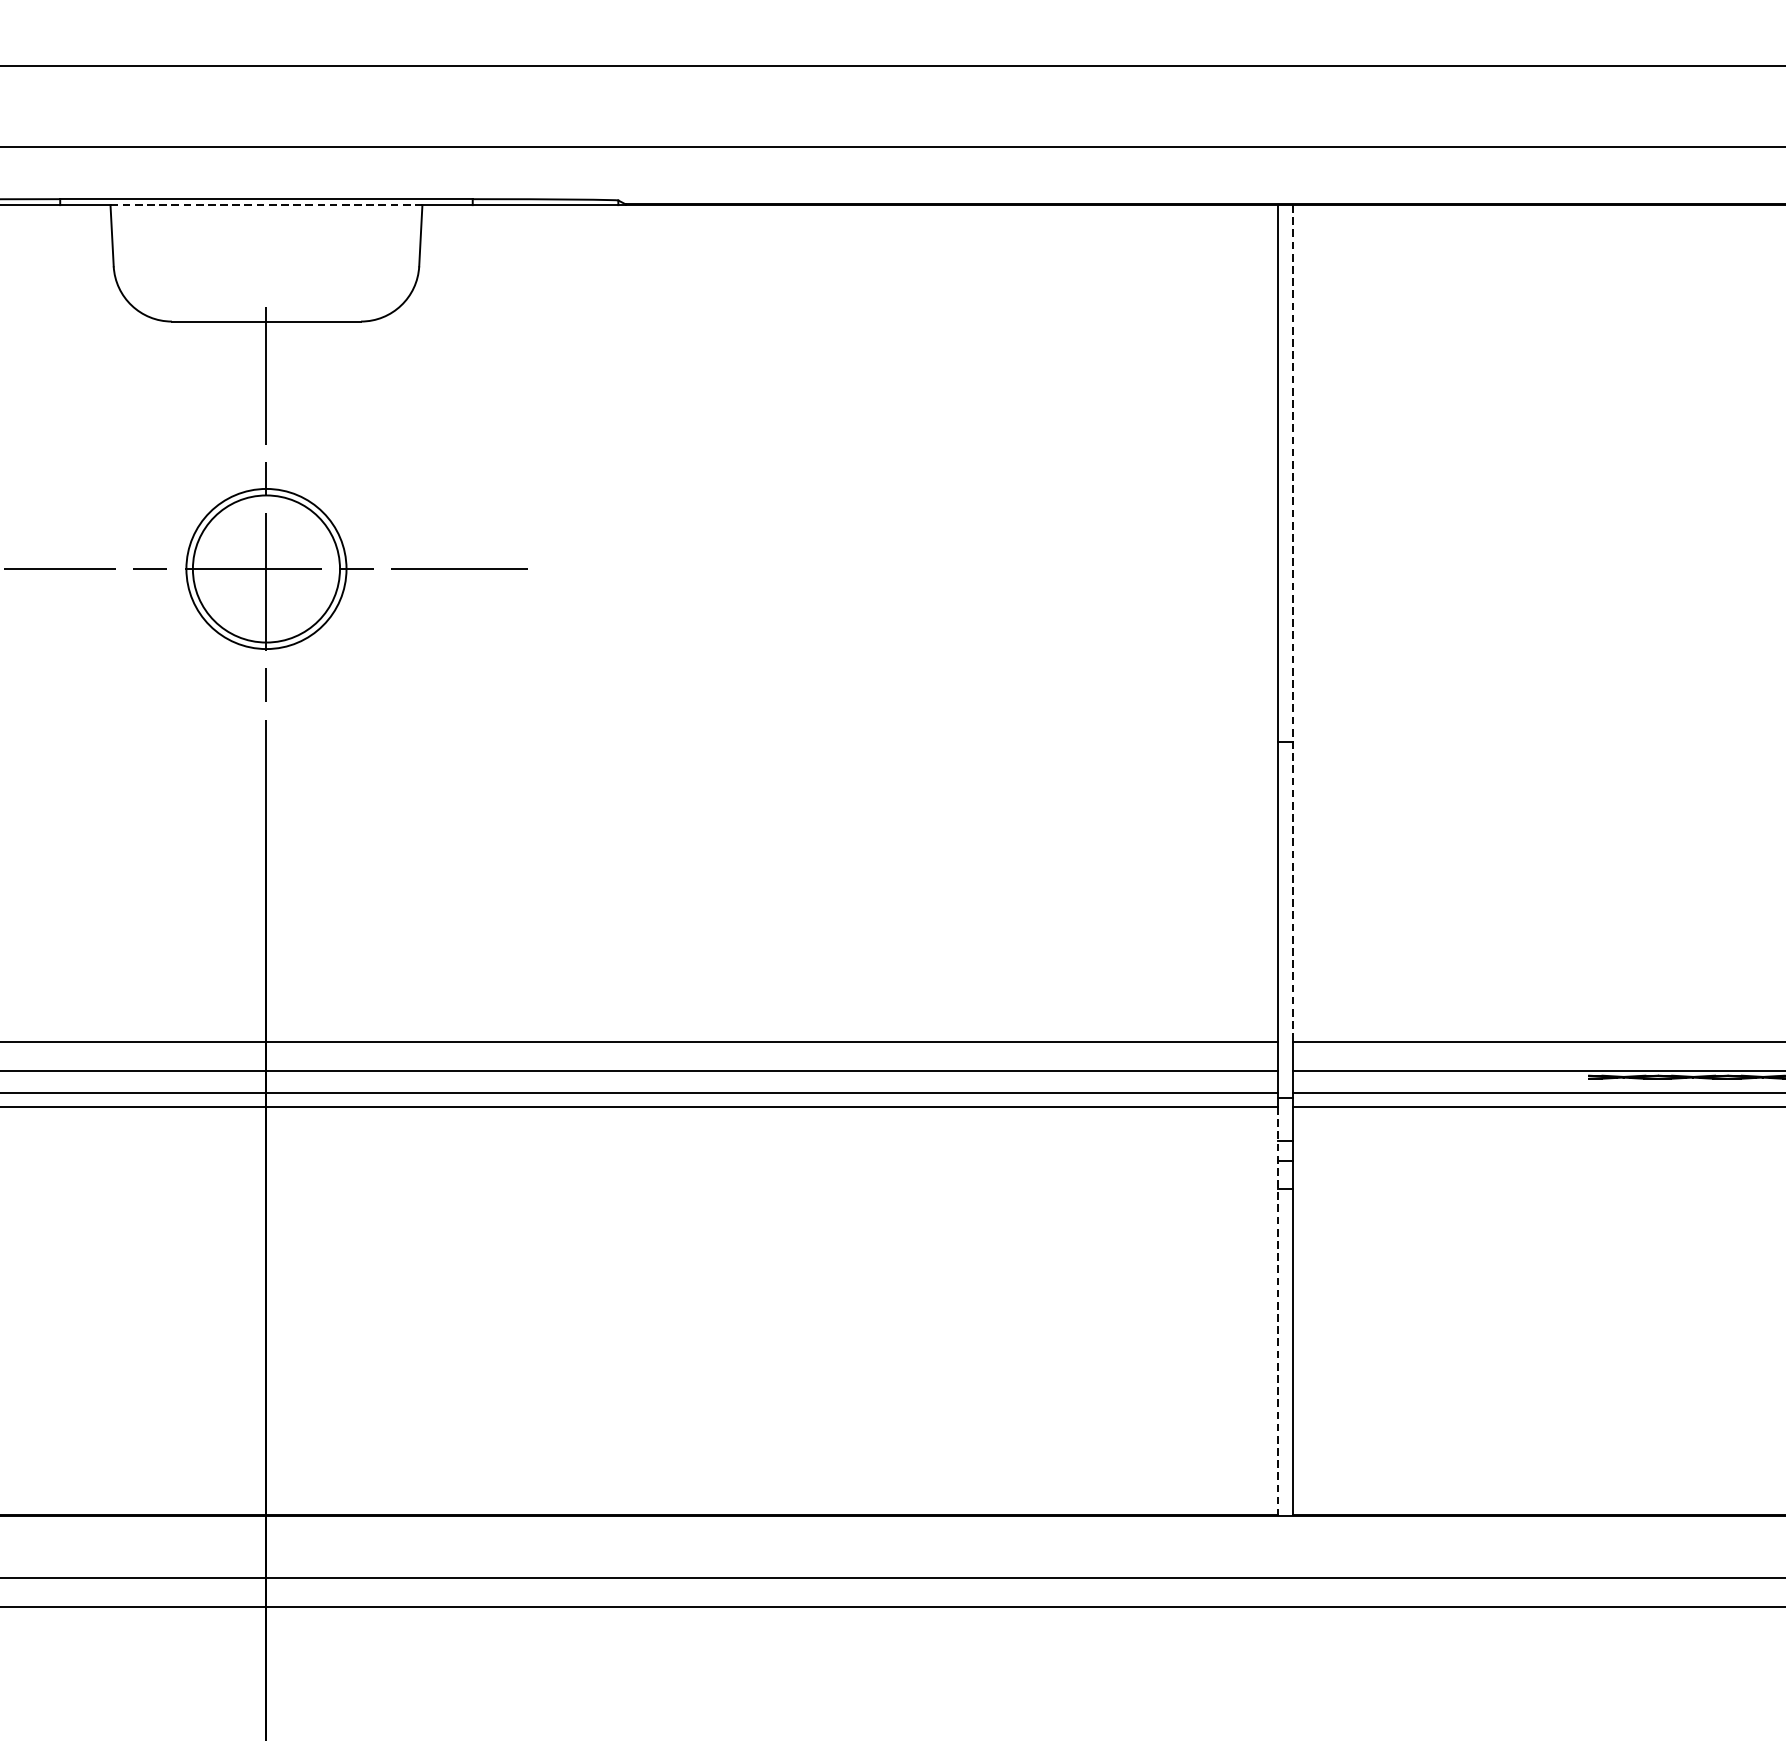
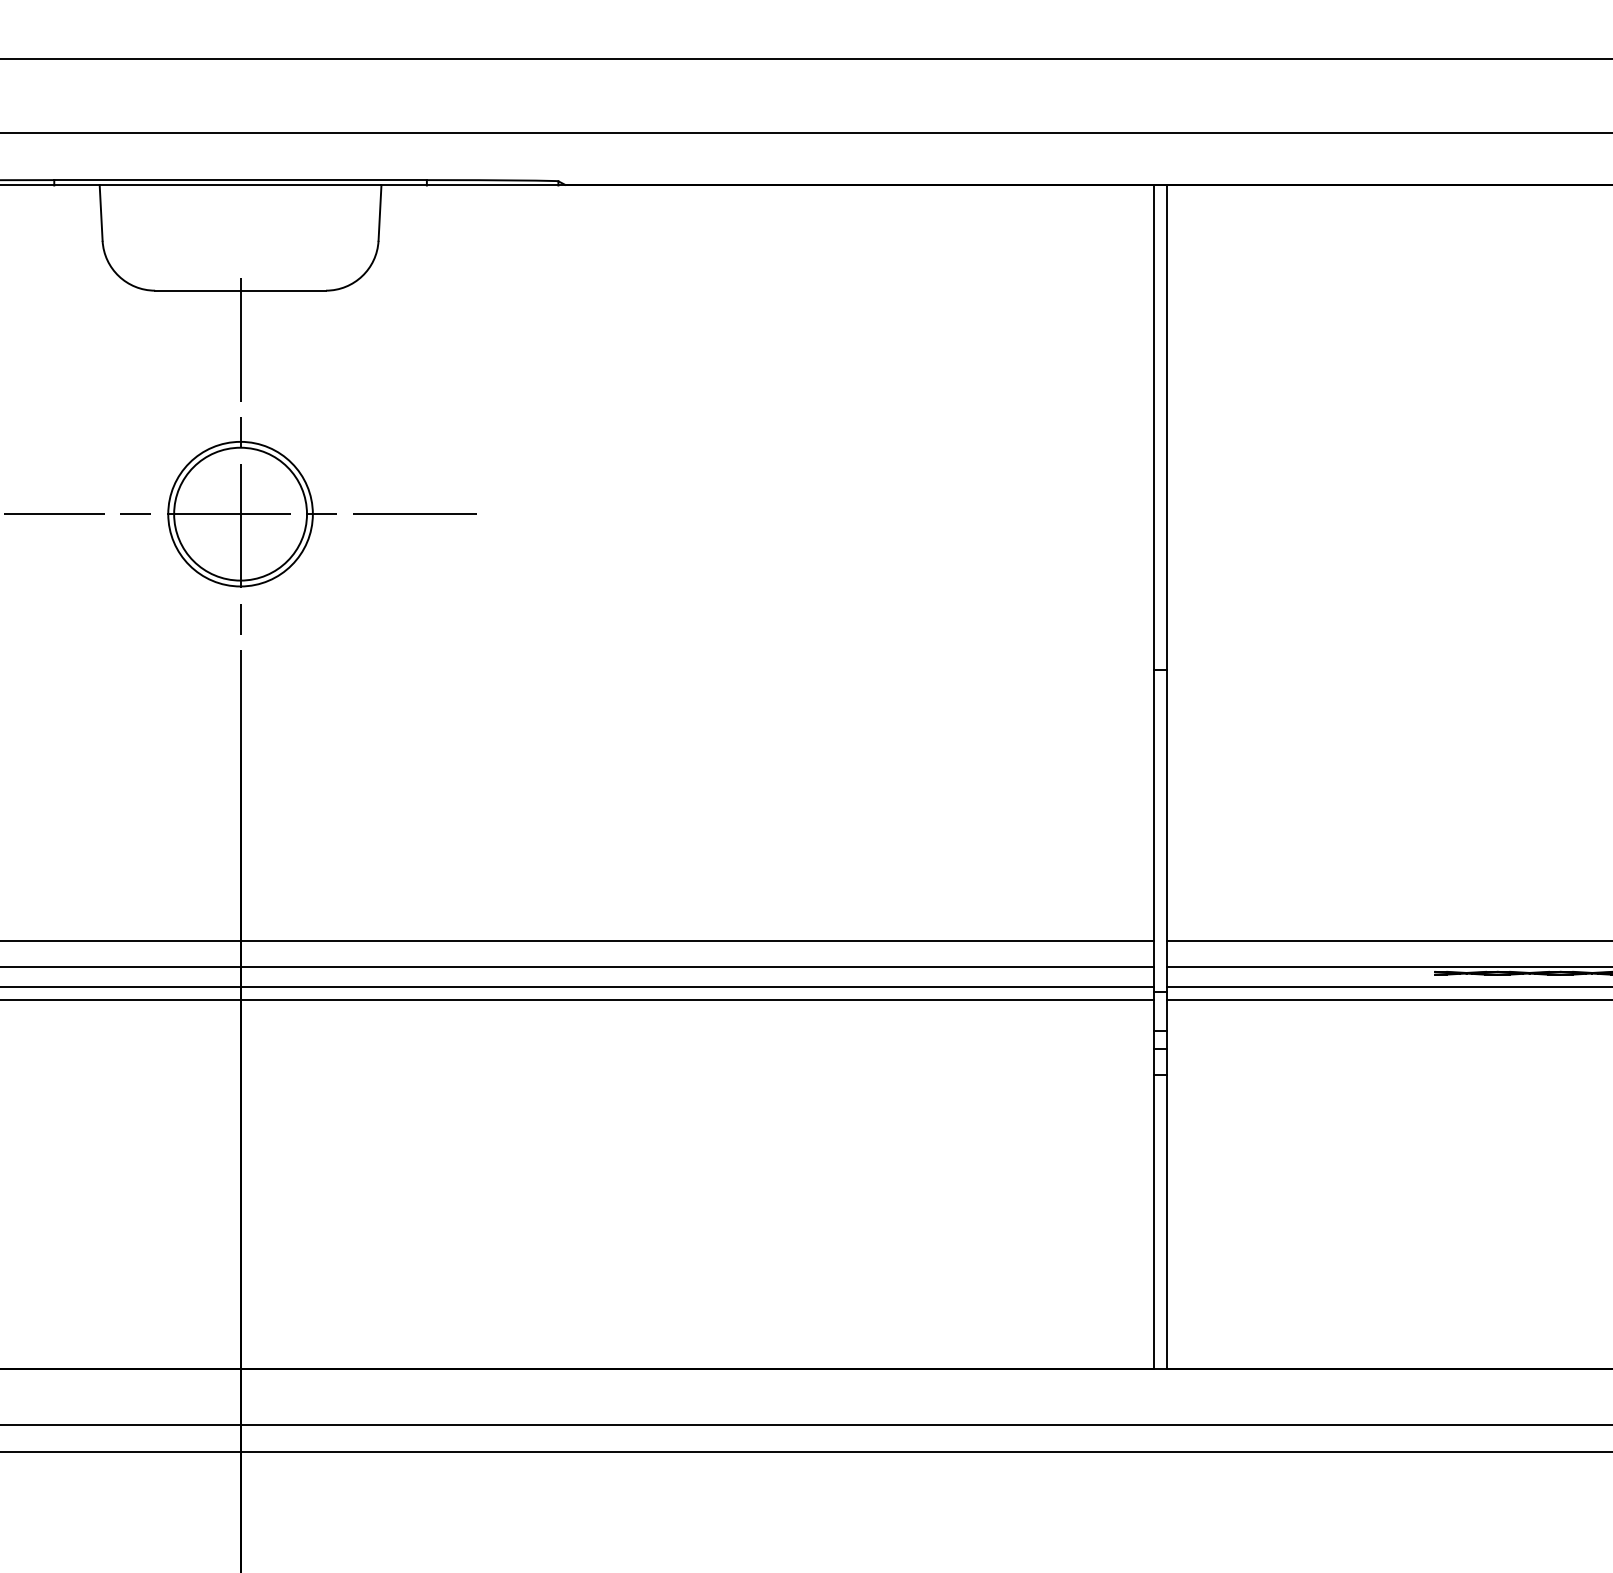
line: (266, 205) -> (240, 185), dashed -> solid
line: (1292, 623) -> (1167, 563), dashed -> solid
line: (1278, 1311) -> (1154, 1184), dashed -> solid

